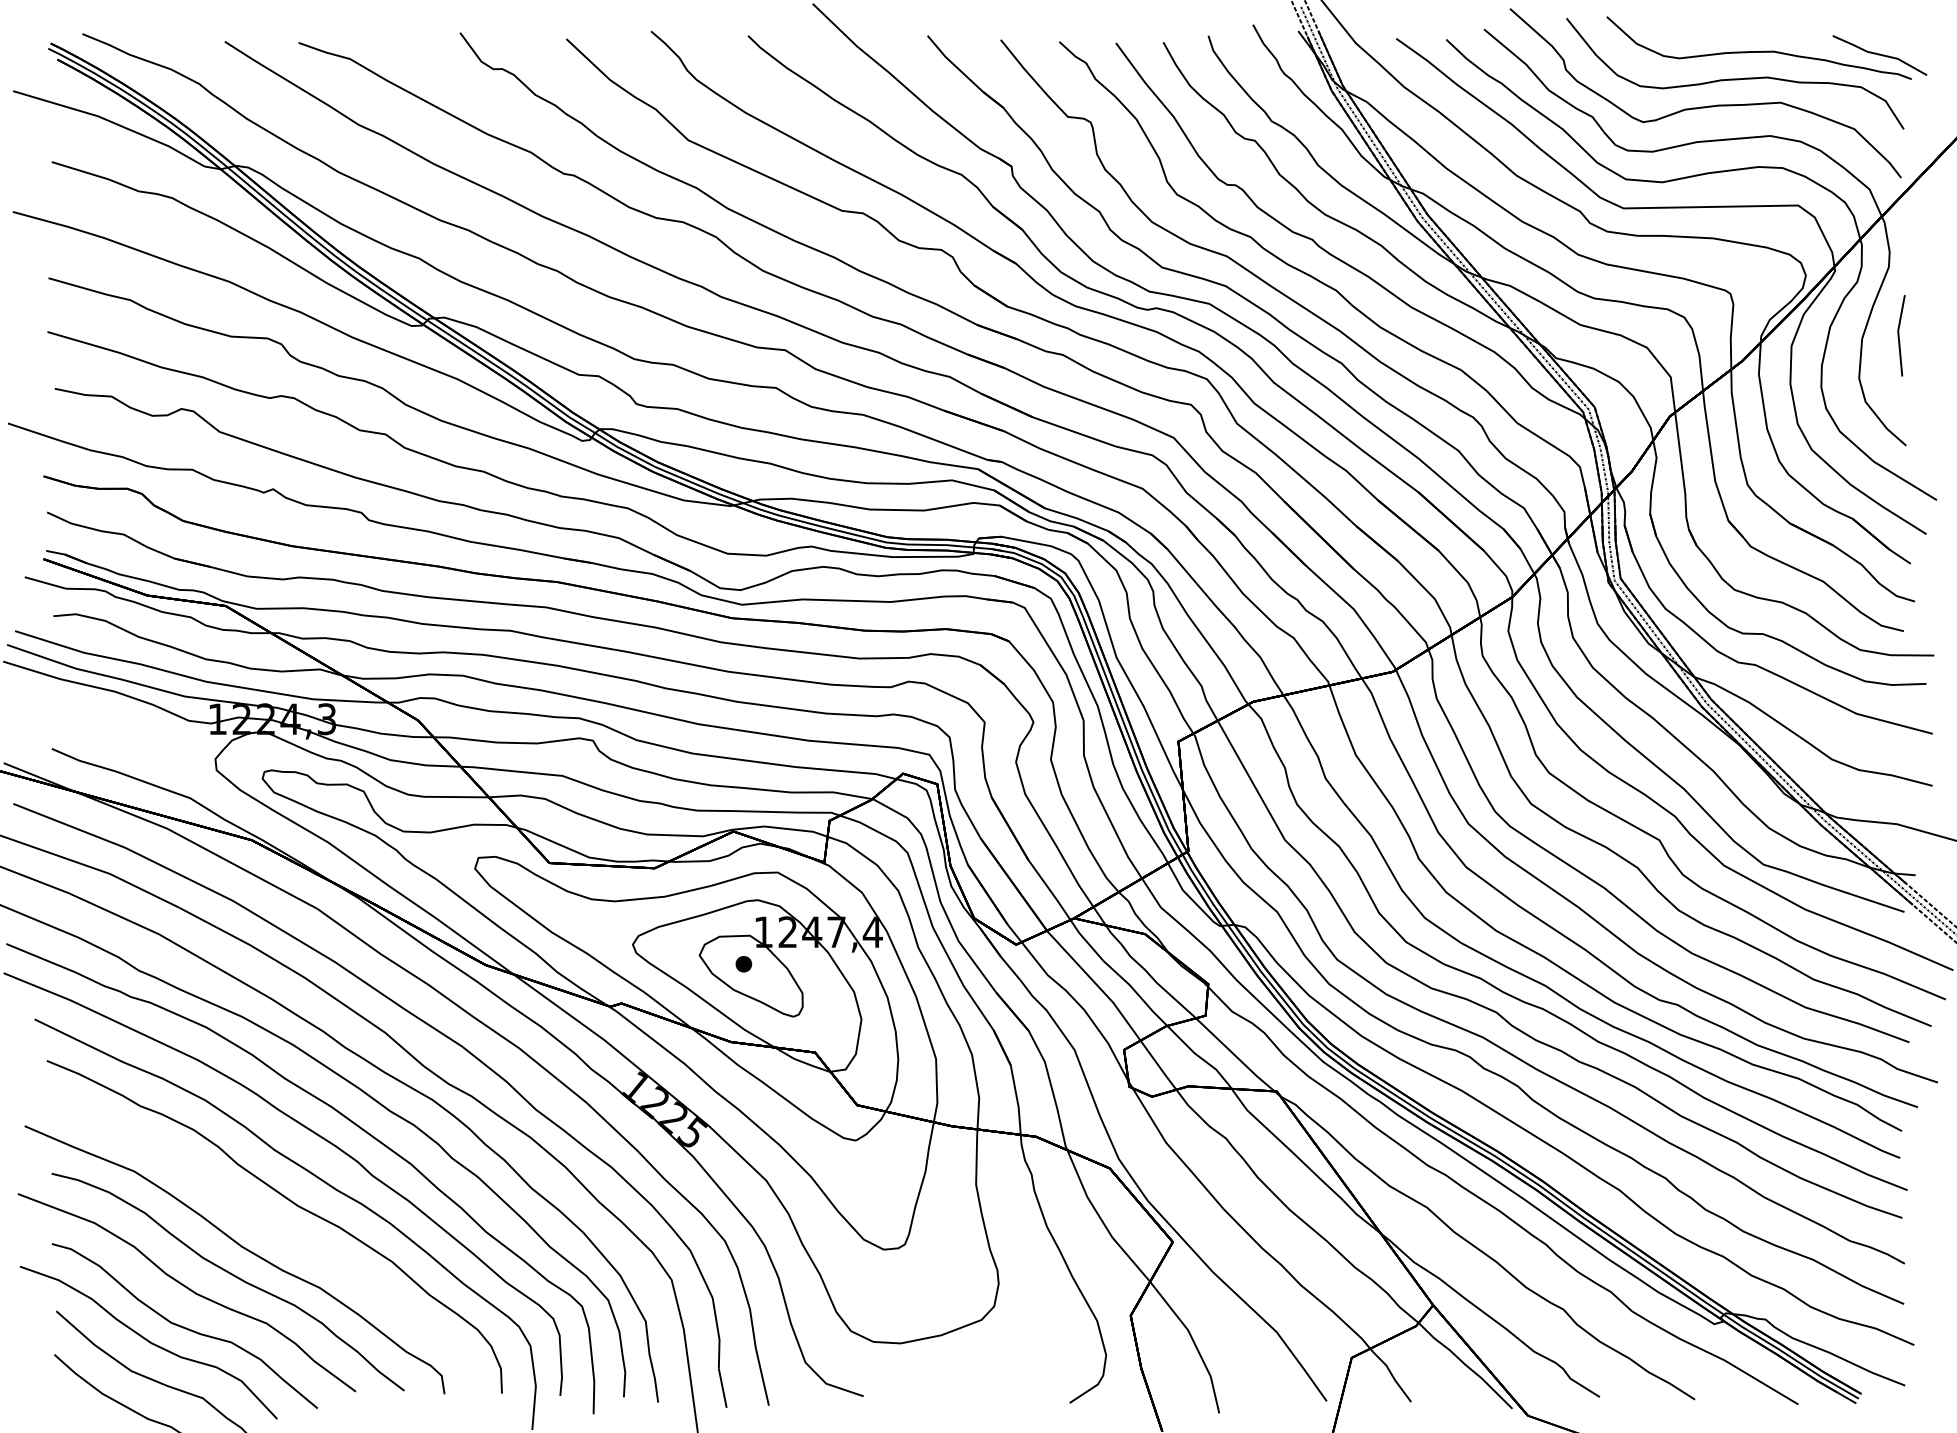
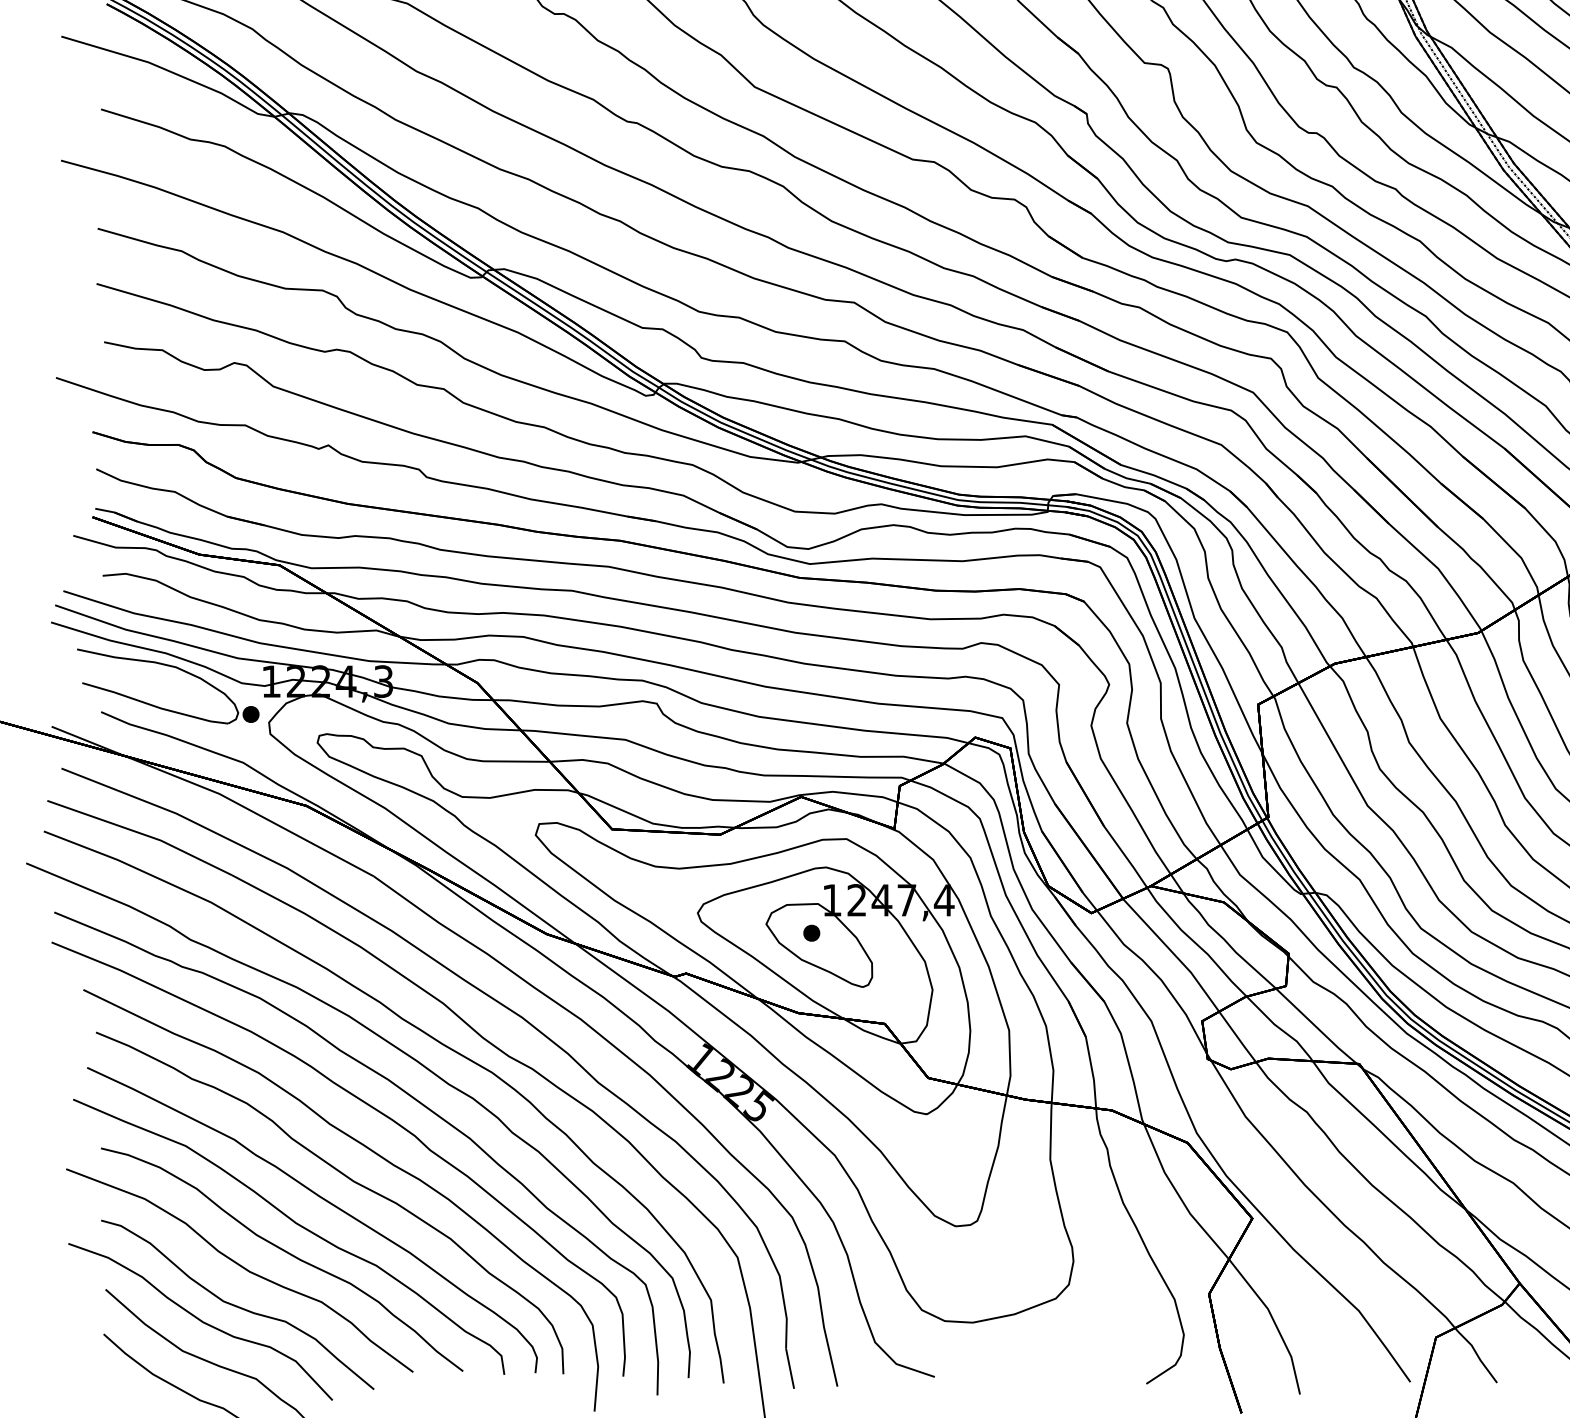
part: (120, 705) -> (171, 667), added
part: (270, 1225) -> (325, 1201), added

